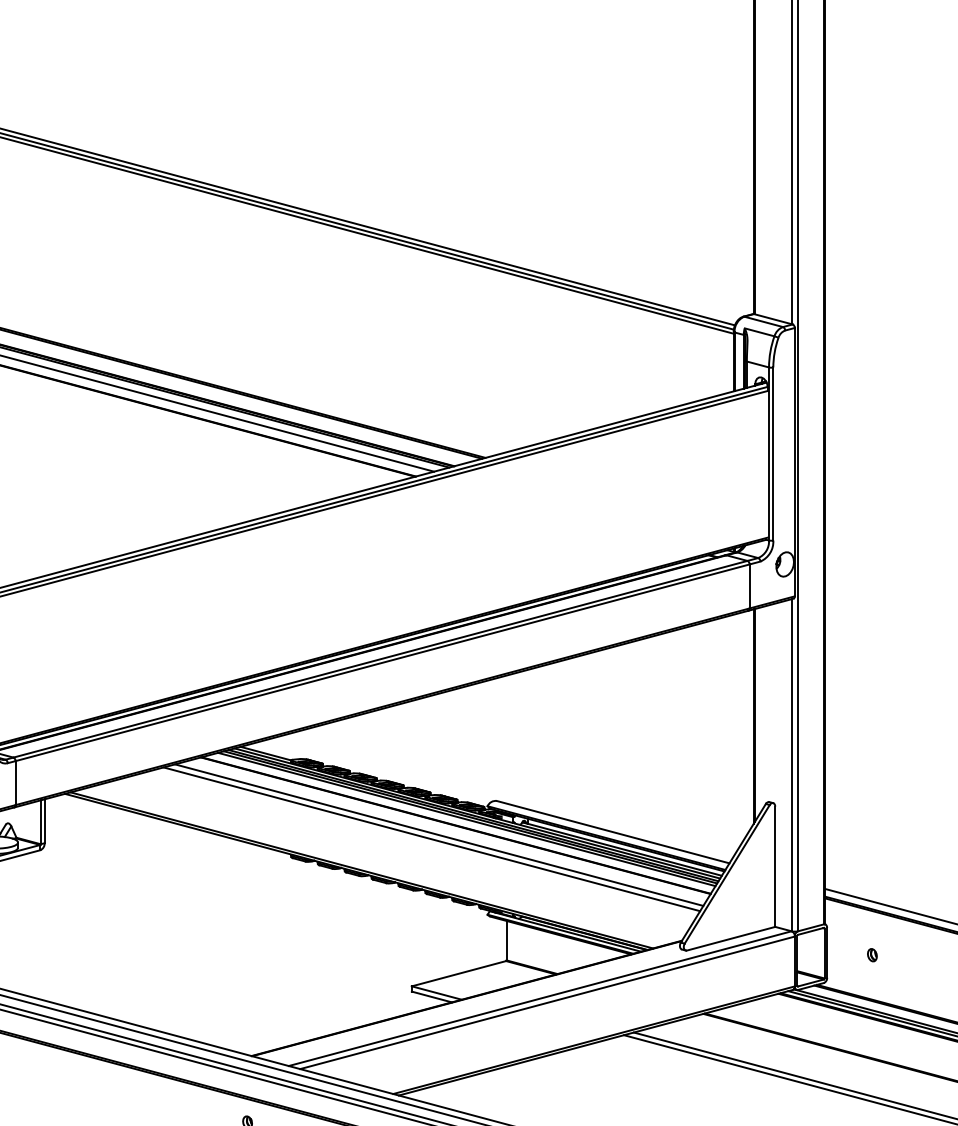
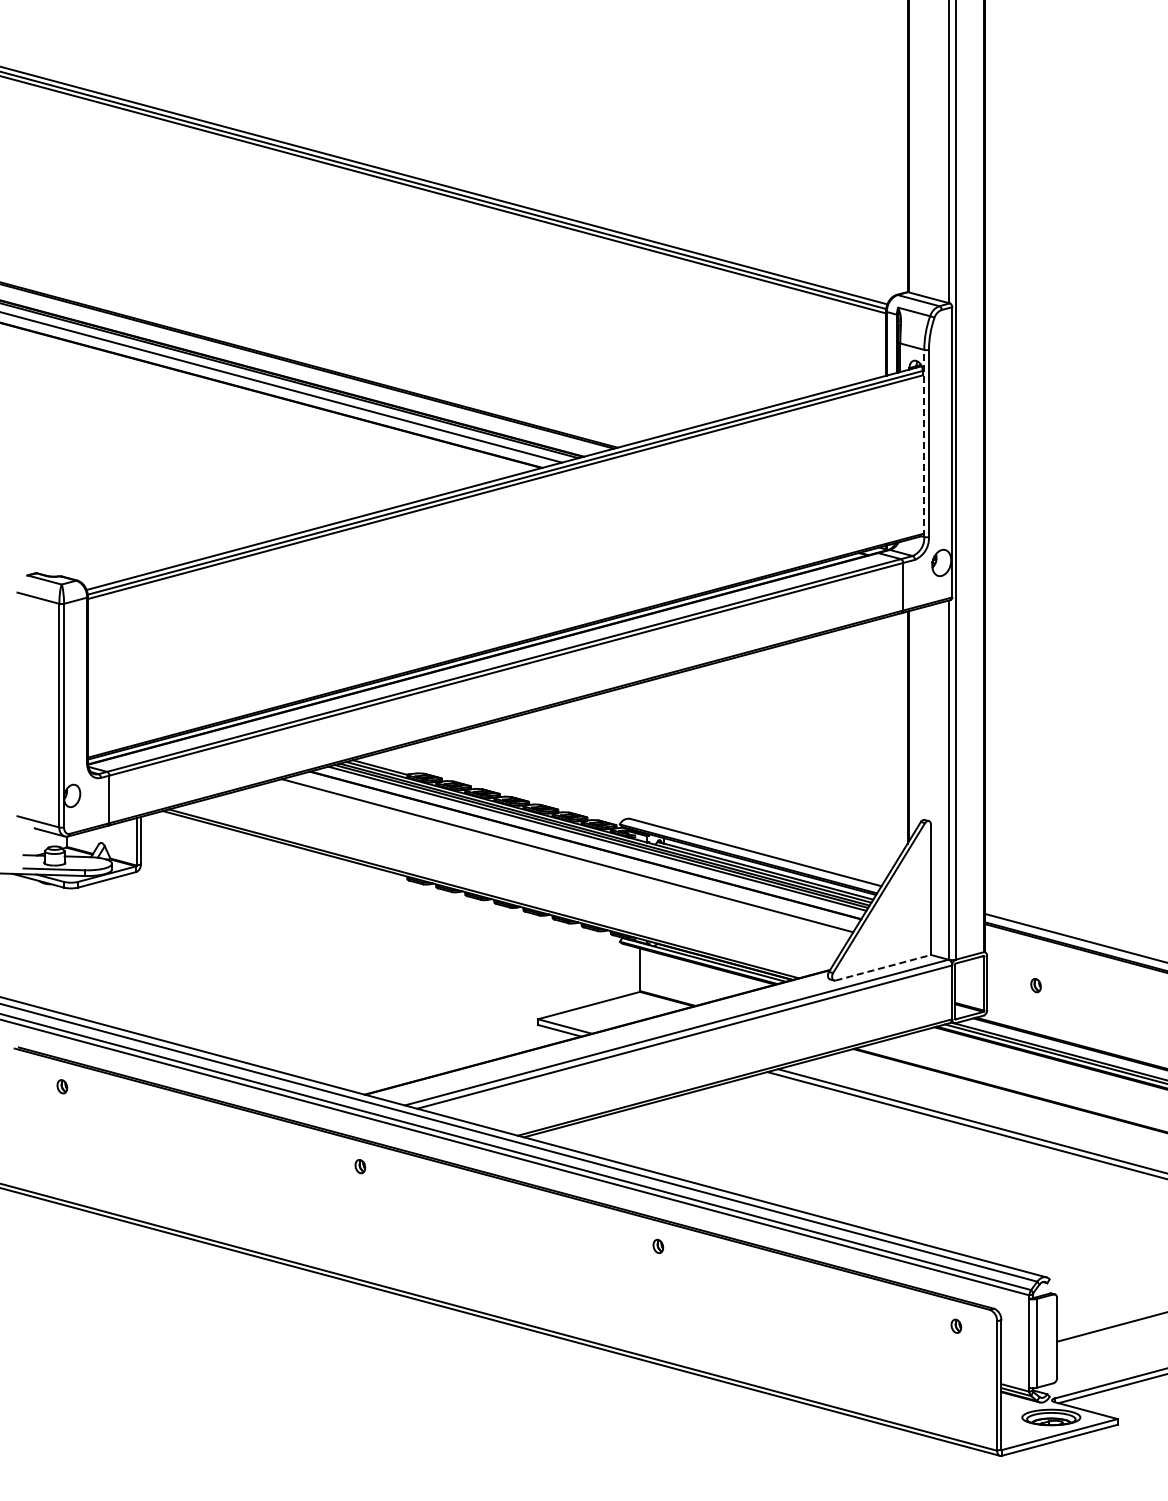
line: (769, 453) -> (924, 443), solid -> dashed
line: (431, 838) -> (559, 859), removed
line: (731, 938) -> (883, 967), solid -> dashed

